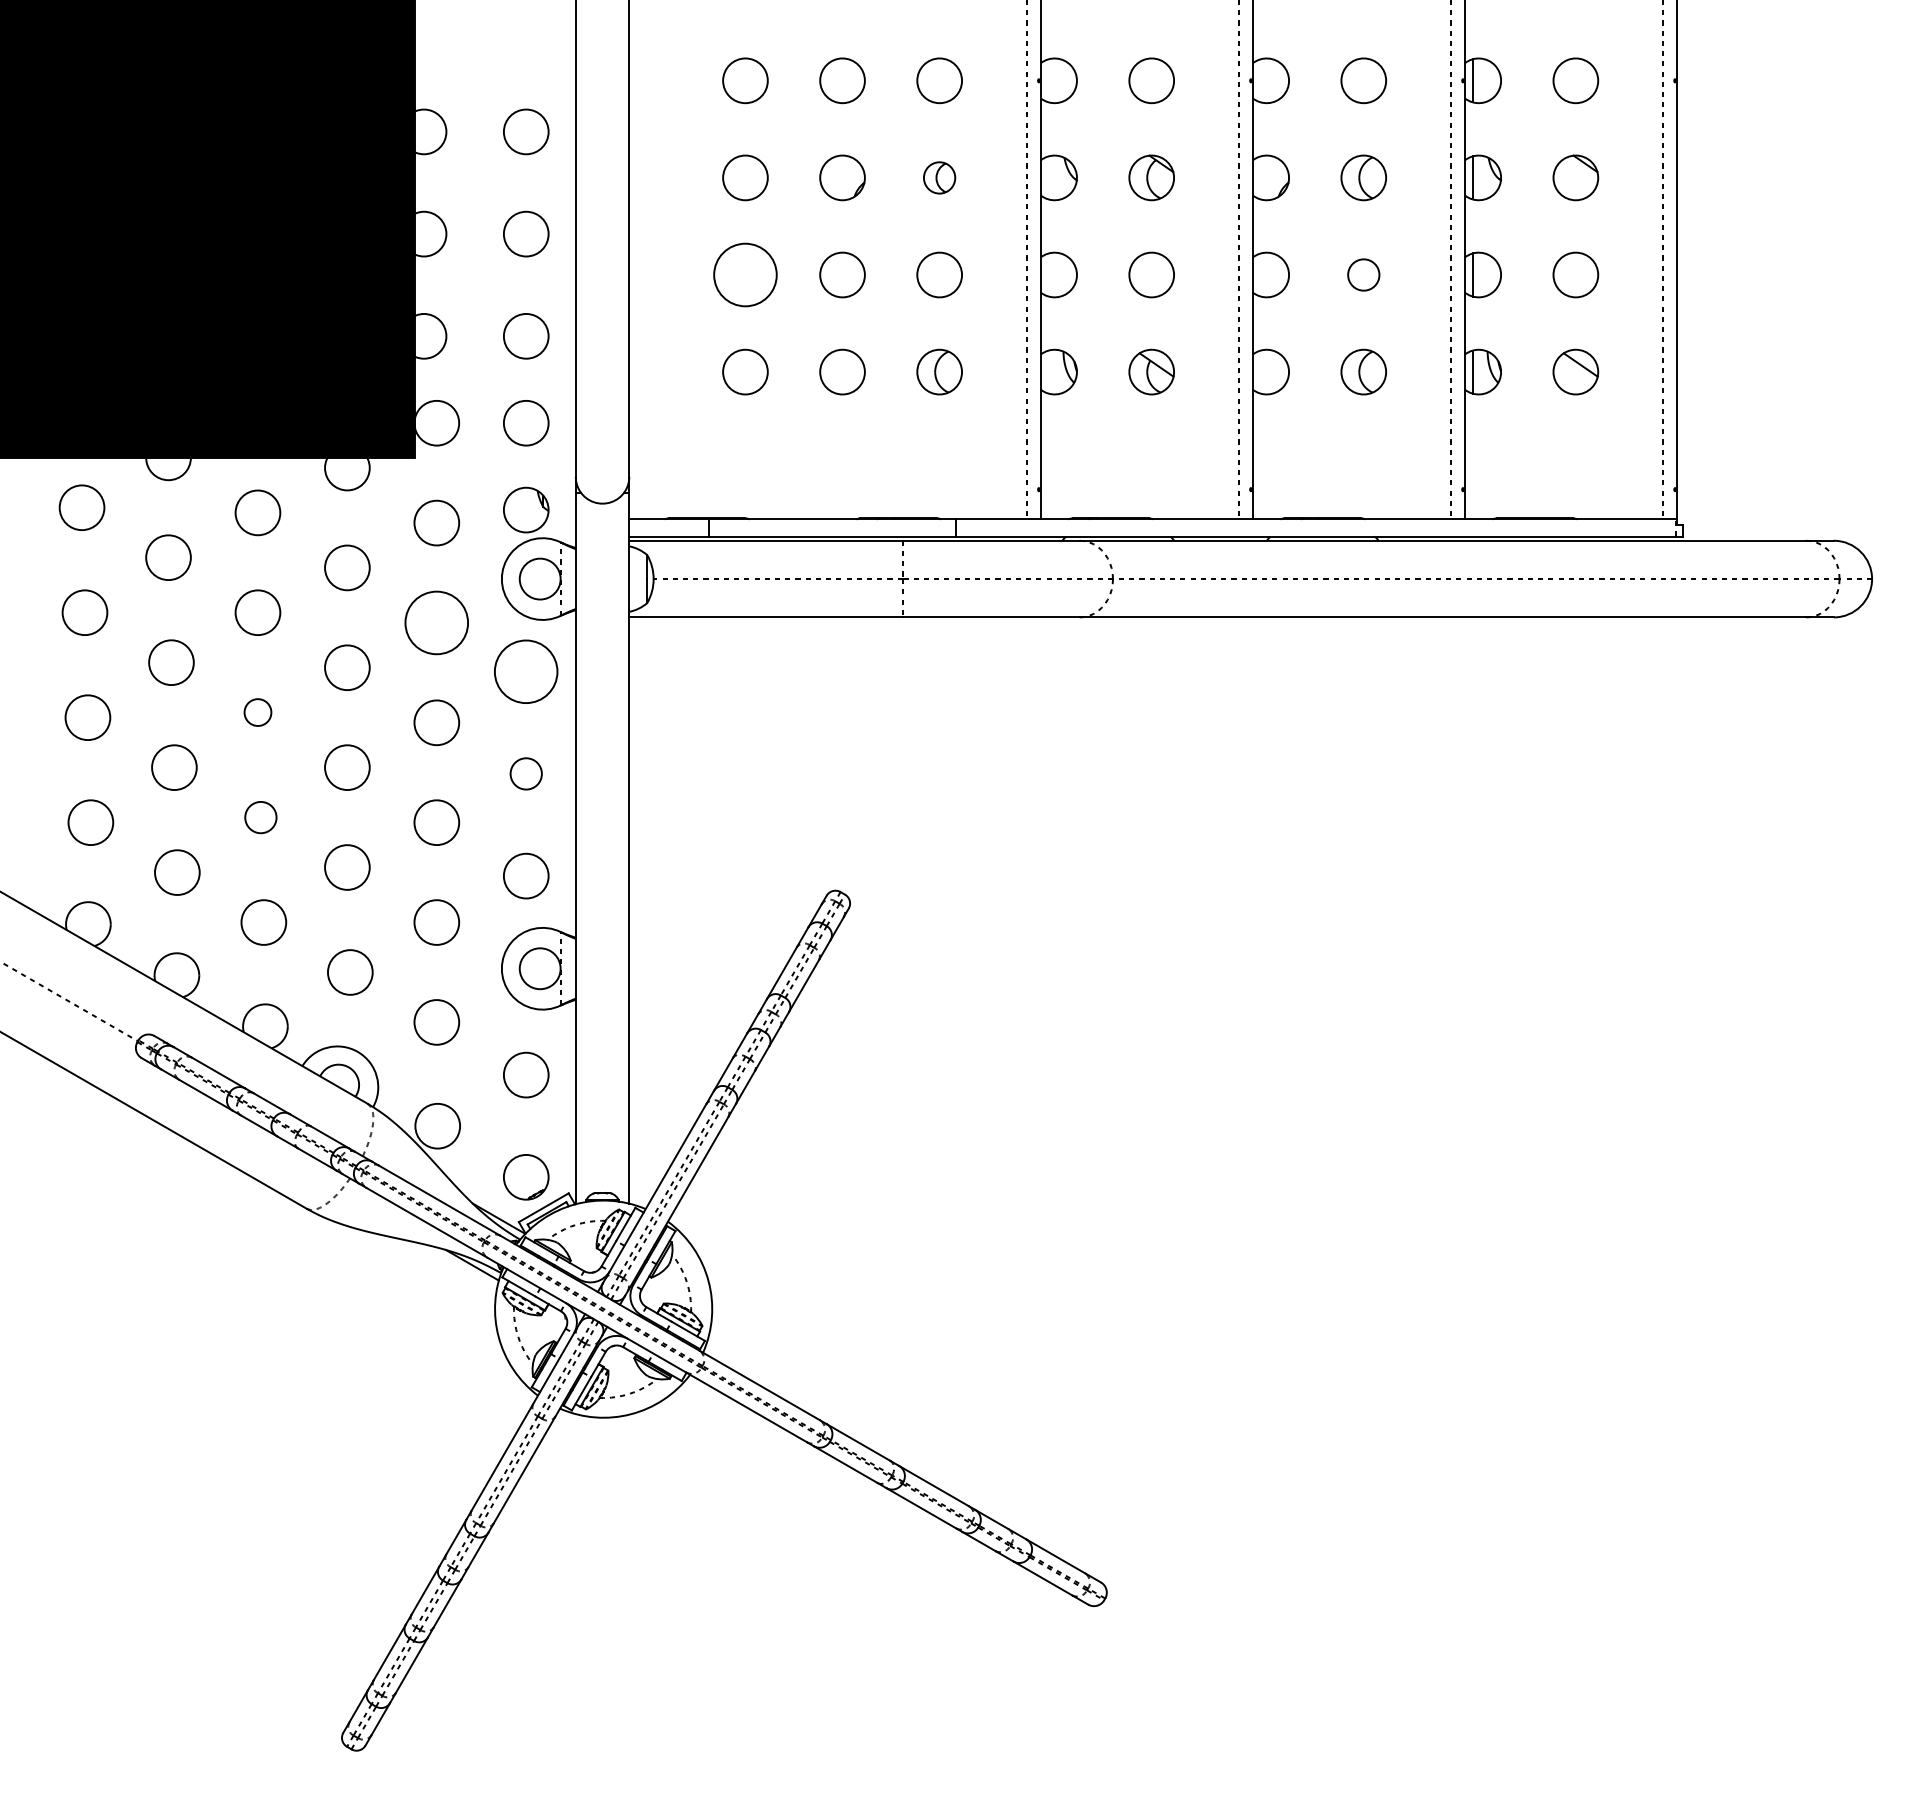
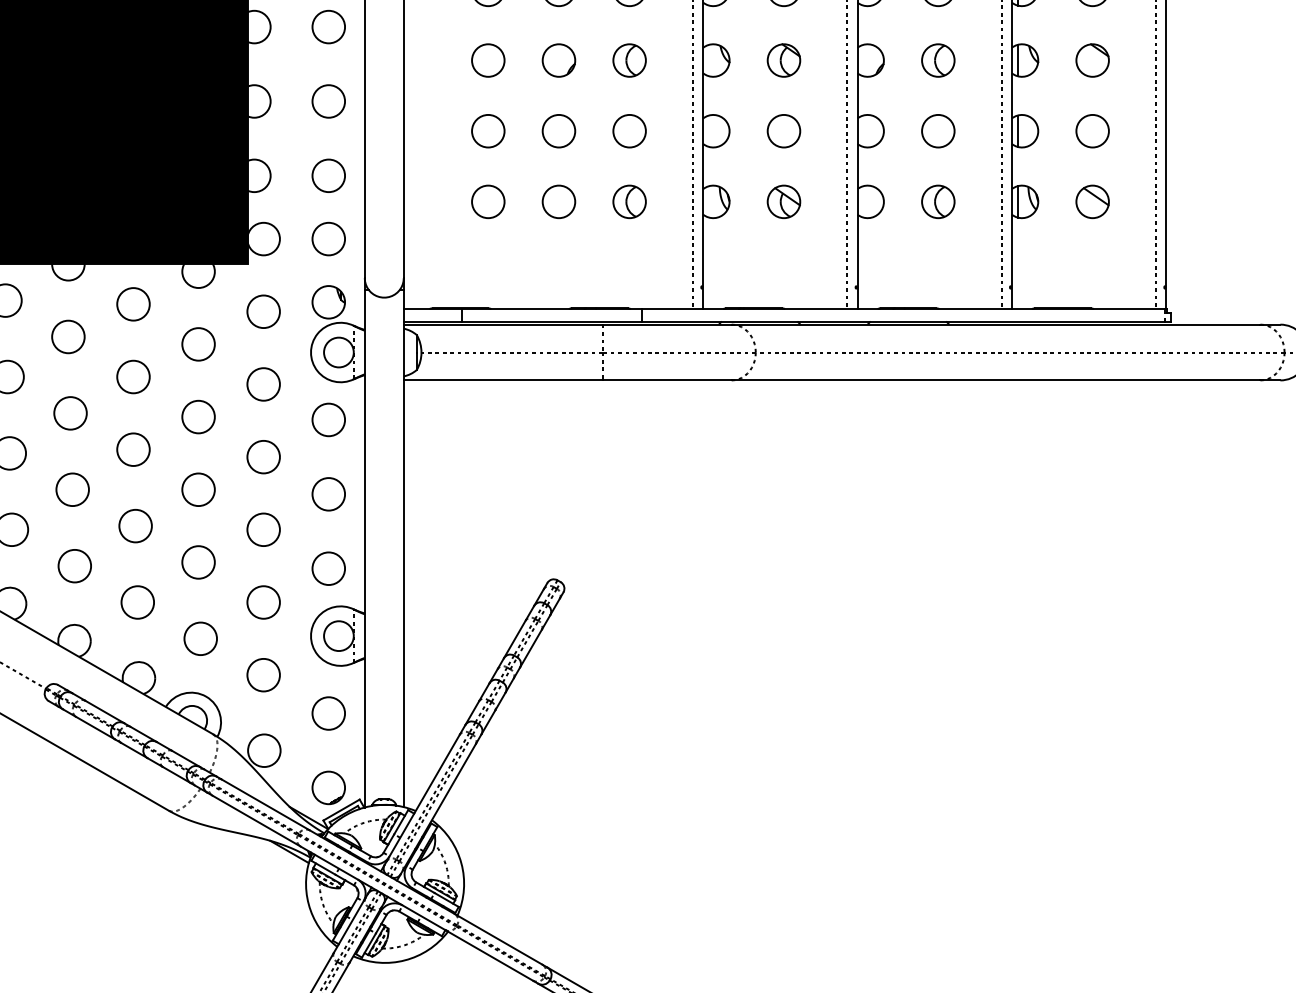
part: (939, 177) -> (629, 60), size x1.43
circle: (745, 274) -> (488, 130), size x0.71
circle: (1363, 274) -> (938, 130), size x1.43
circle: (436, 622) -> (263, 384), size x0.71
circle: (526, 671) -> (328, 419), size x0.71
circle: (257, 712) -> (133, 449), size x1.67
circle: (525, 773) -> (328, 494), size x1.43
circle: (260, 817) -> (135, 526), size x1.43

